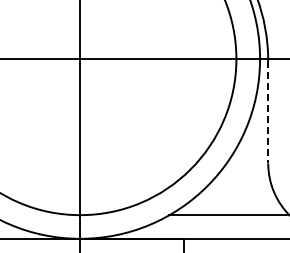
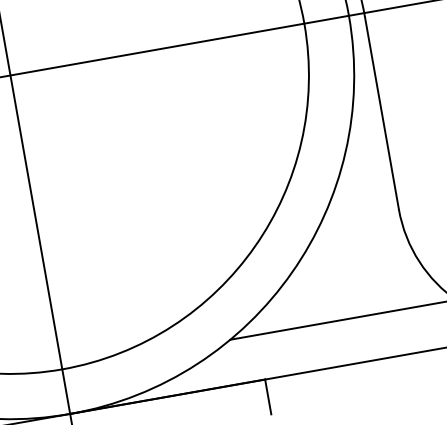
line: (268, 112) -> (382, 113), dashed -> solid

